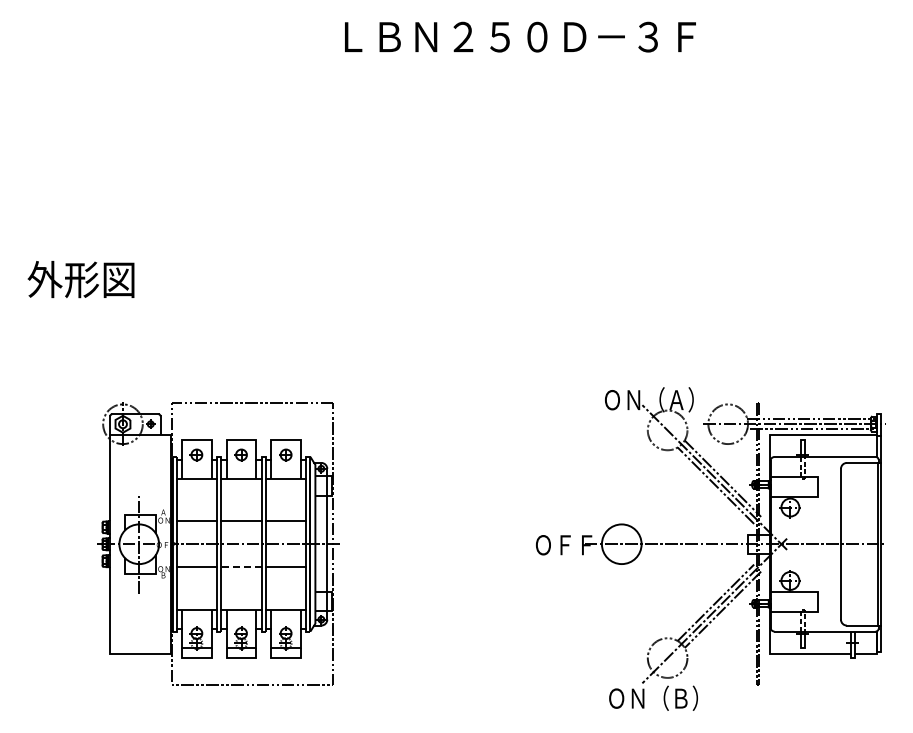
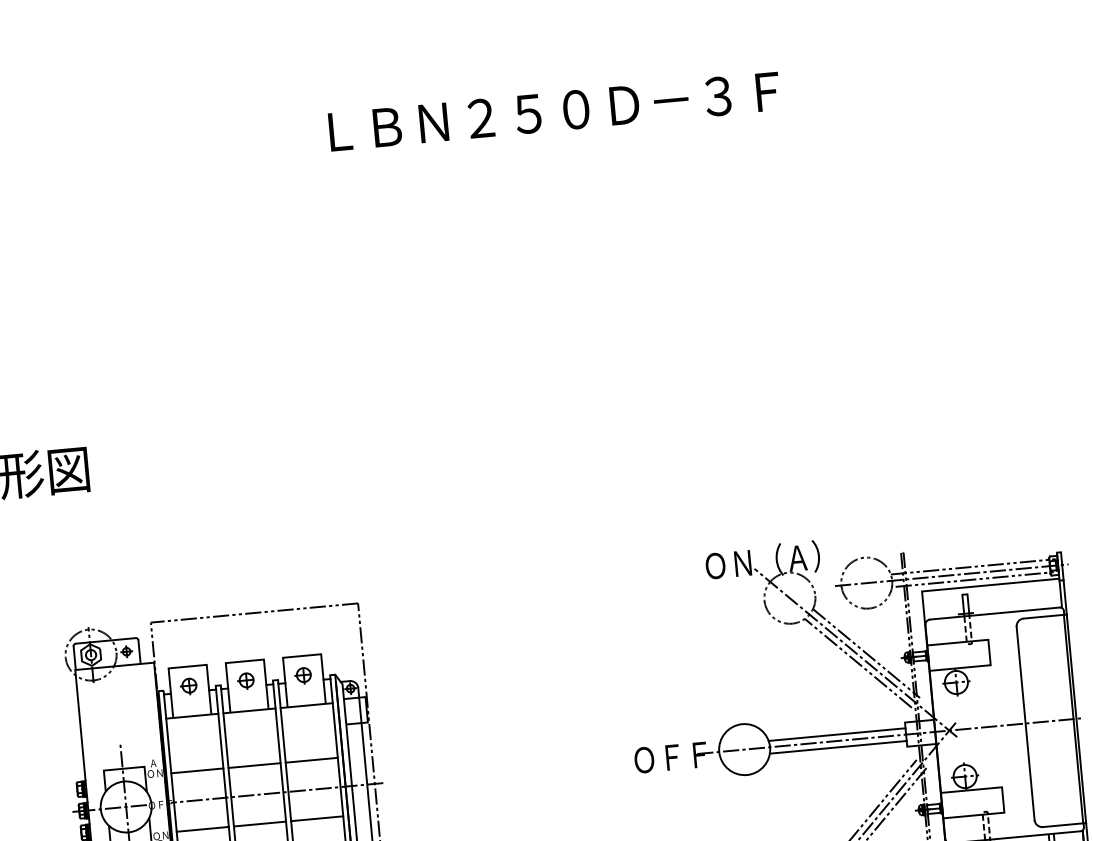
line: (693, 539) -> (836, 734), added
line: (693, 549) -> (837, 747), added
line: (241, 567) -> (260, 824), dashed -> solid

